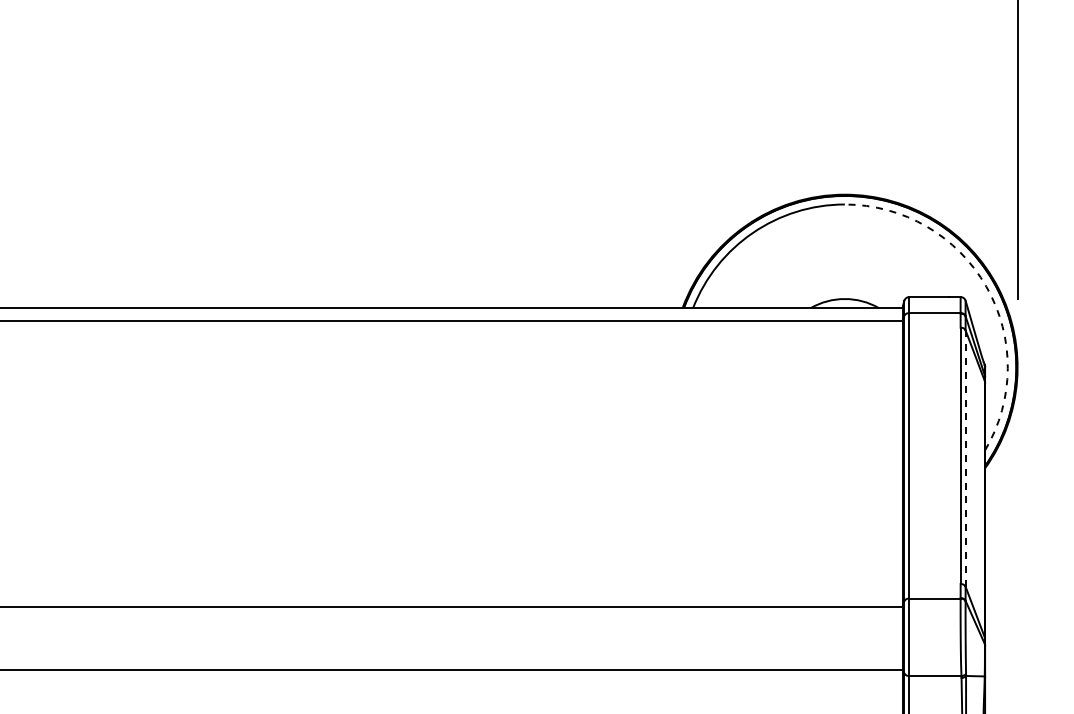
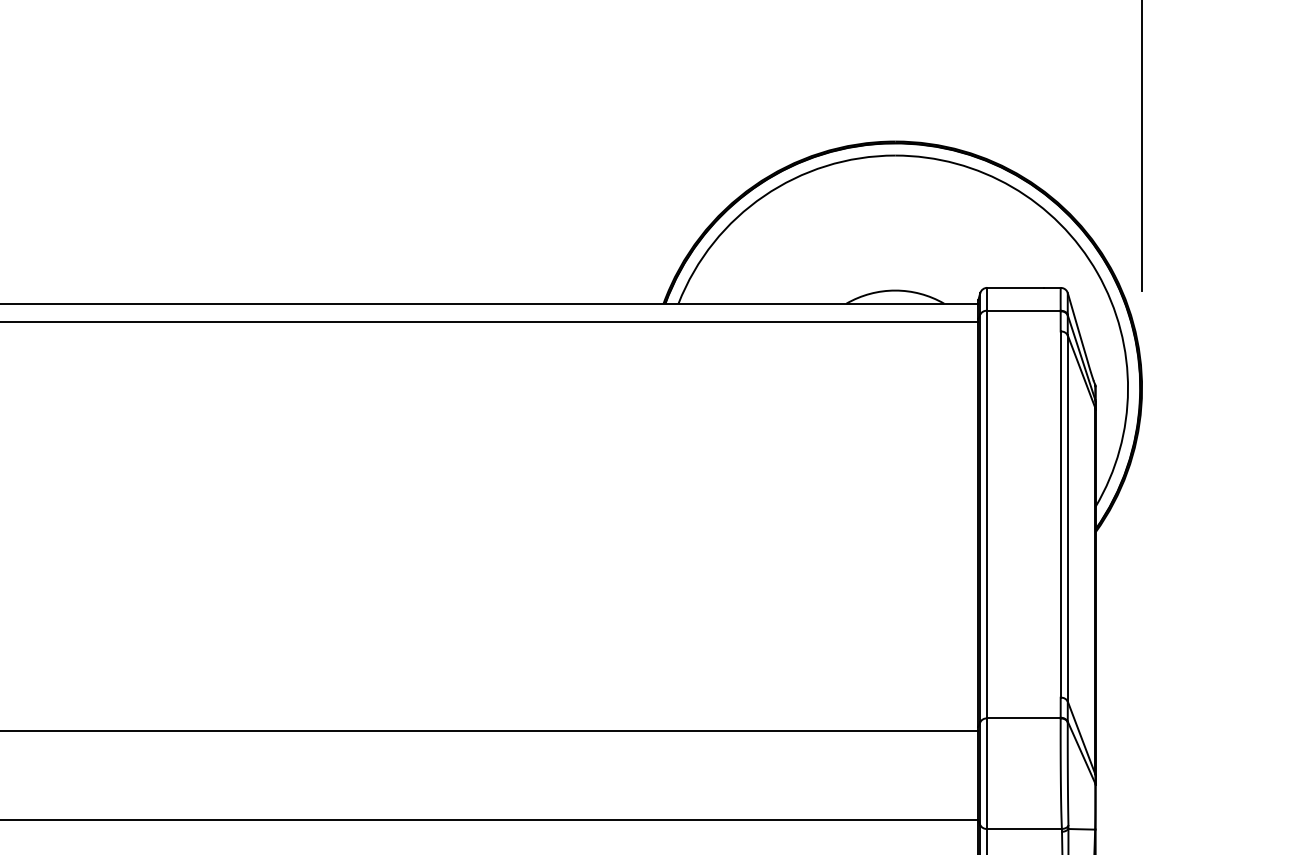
arc: (986, 286) -> (1097, 272), dashed -> solid
line: (965, 459) -> (1067, 519), dashed -> solid

